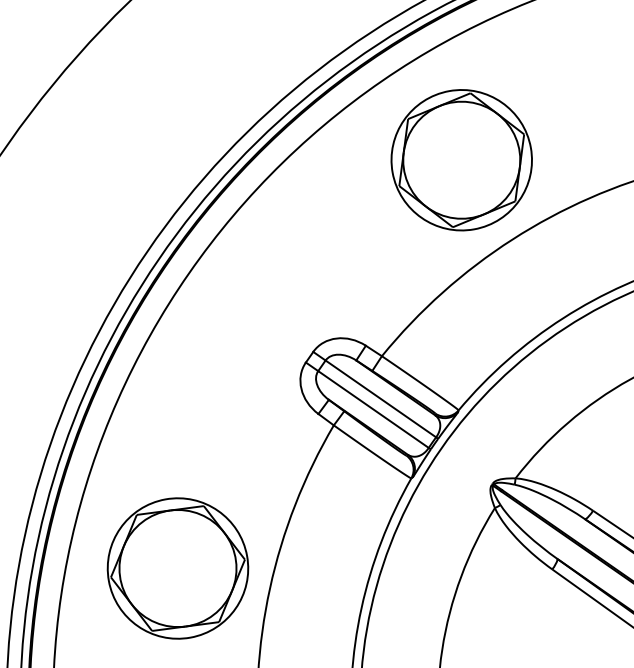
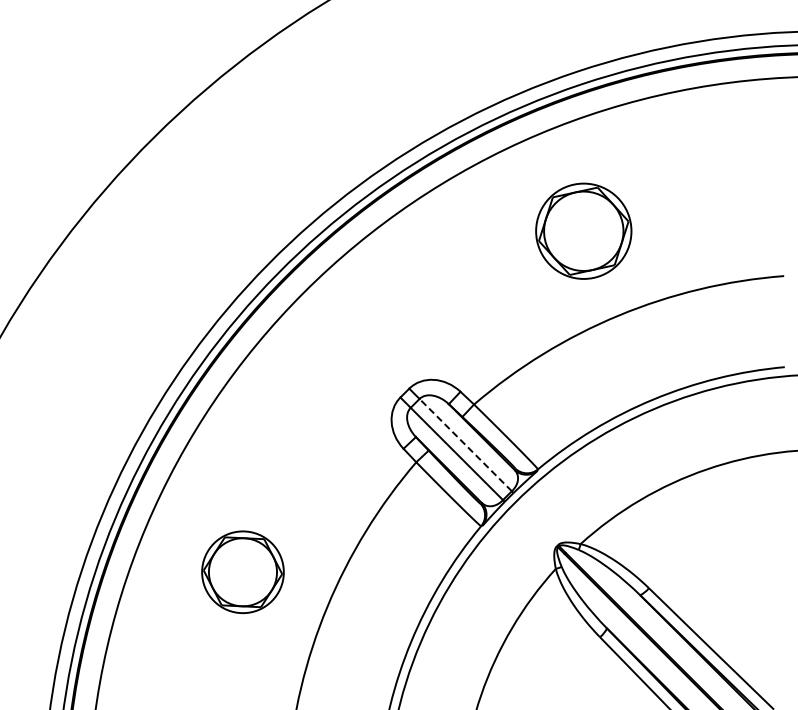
part: (461, 160) -> (583, 231), size x0.7
line: (380, 398) -> (465, 444), solid -> dashed
part: (177, 568) -> (242, 572), size x0.6

